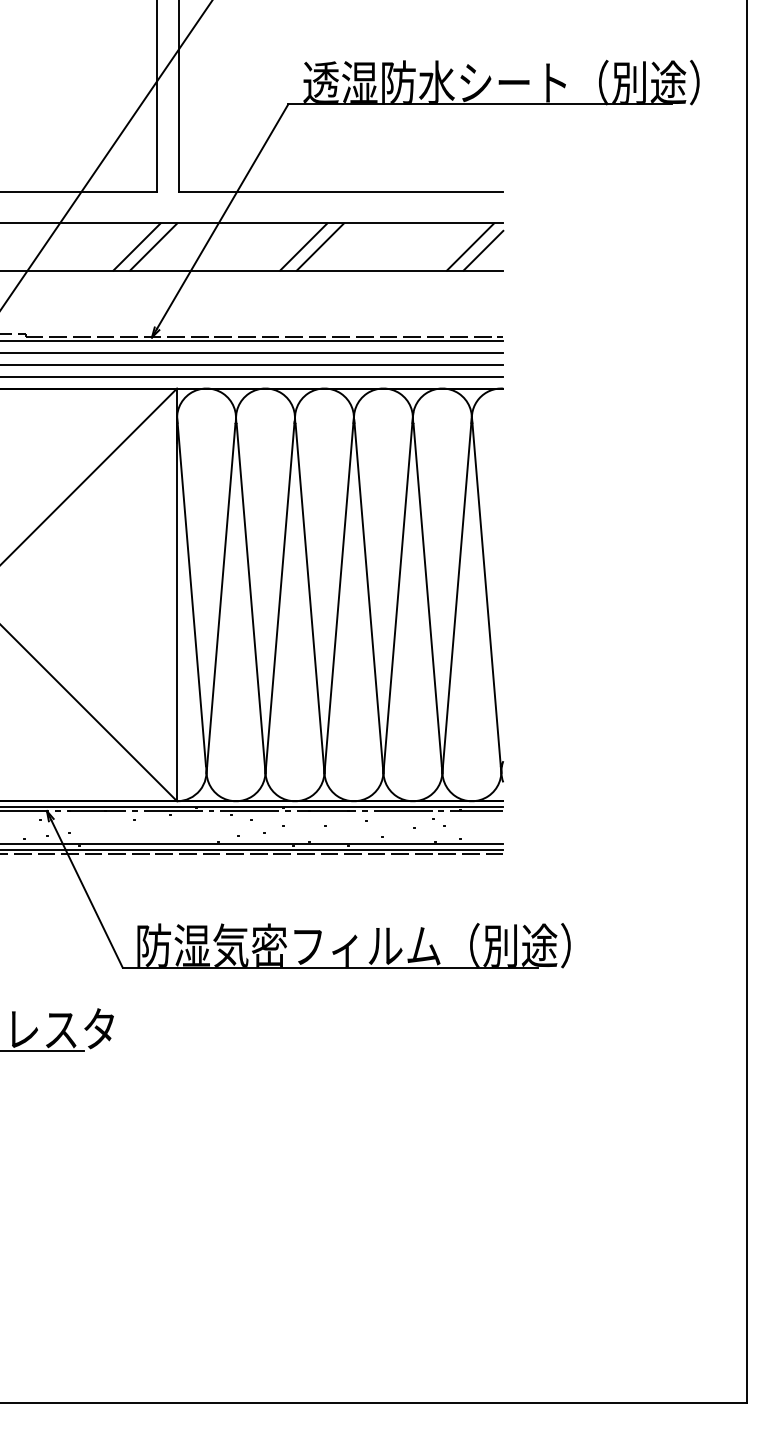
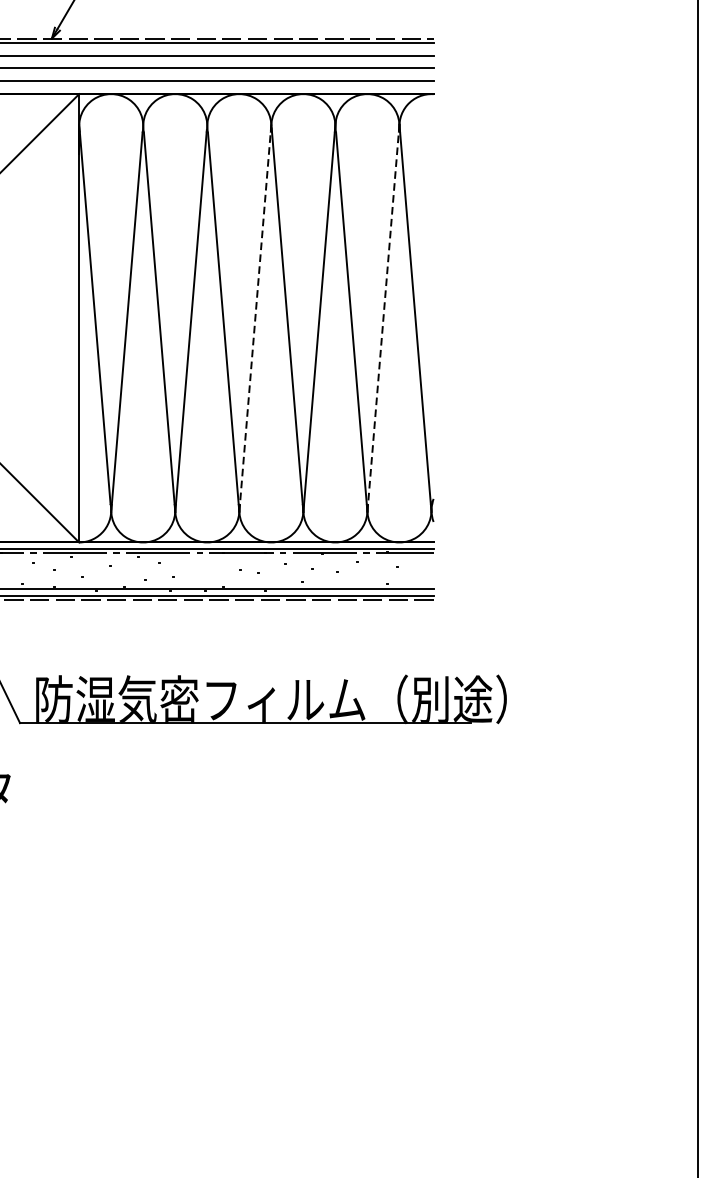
line: (339, 594) -> (255, 317), solid -> dashed
line: (457, 594) -> (383, 317), solid -> dashed

